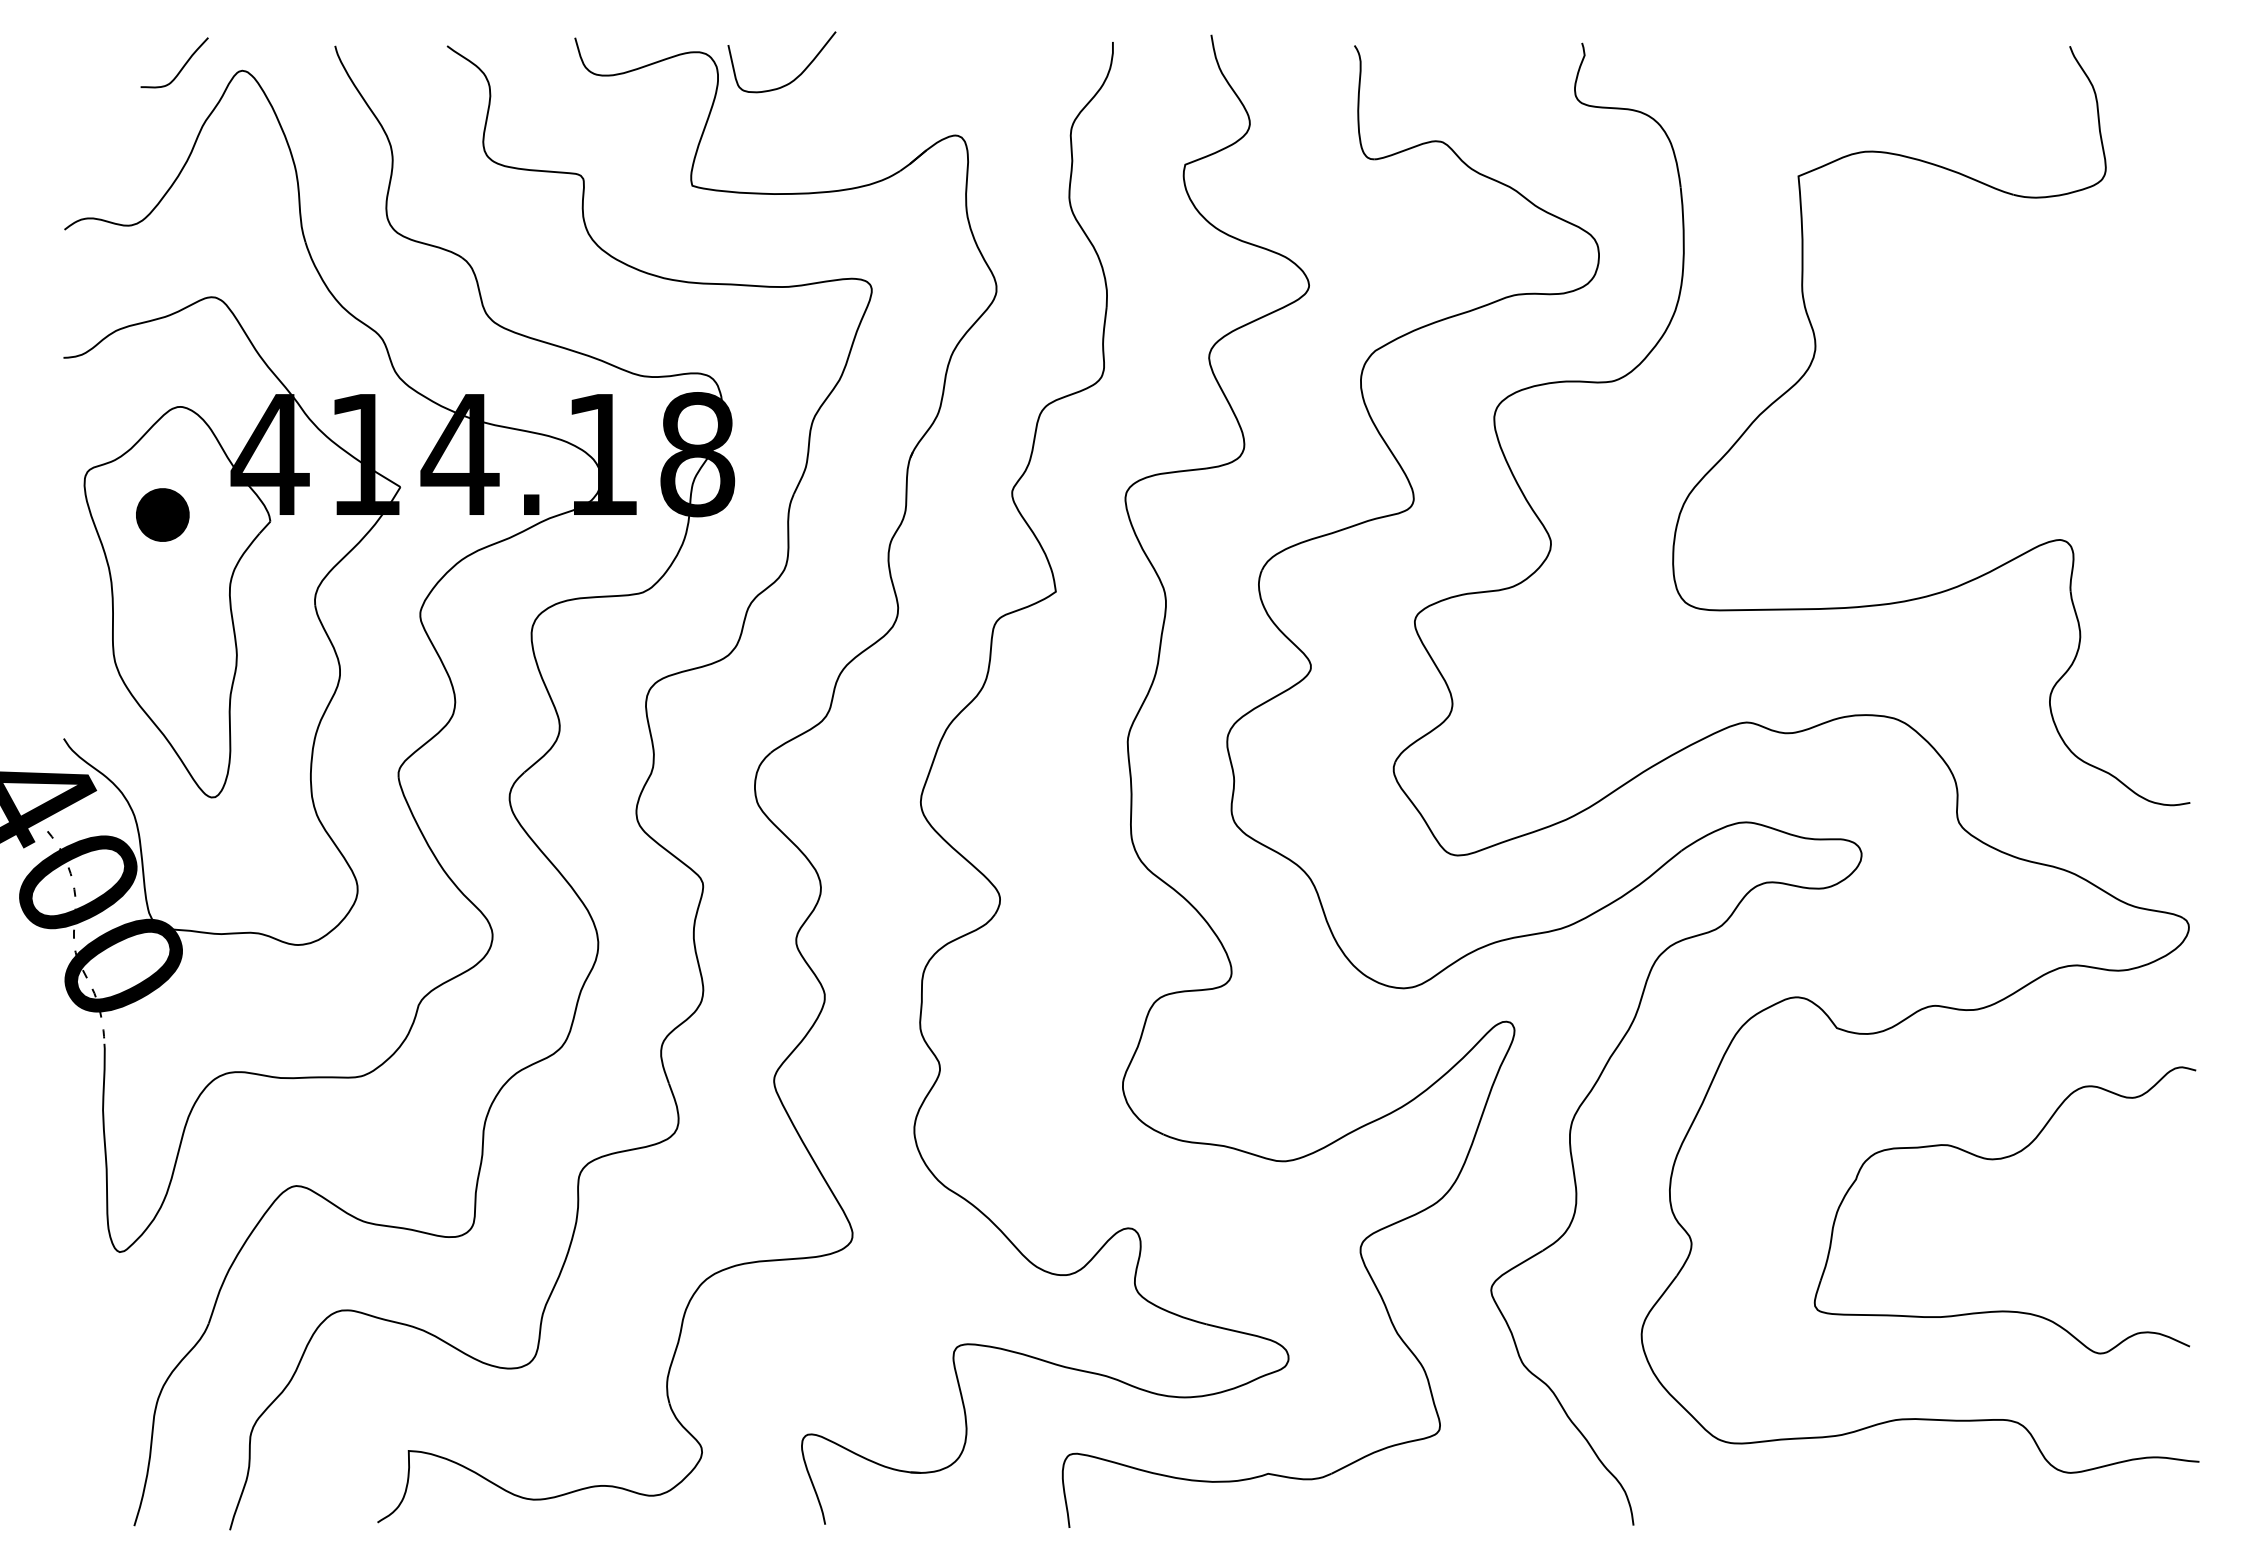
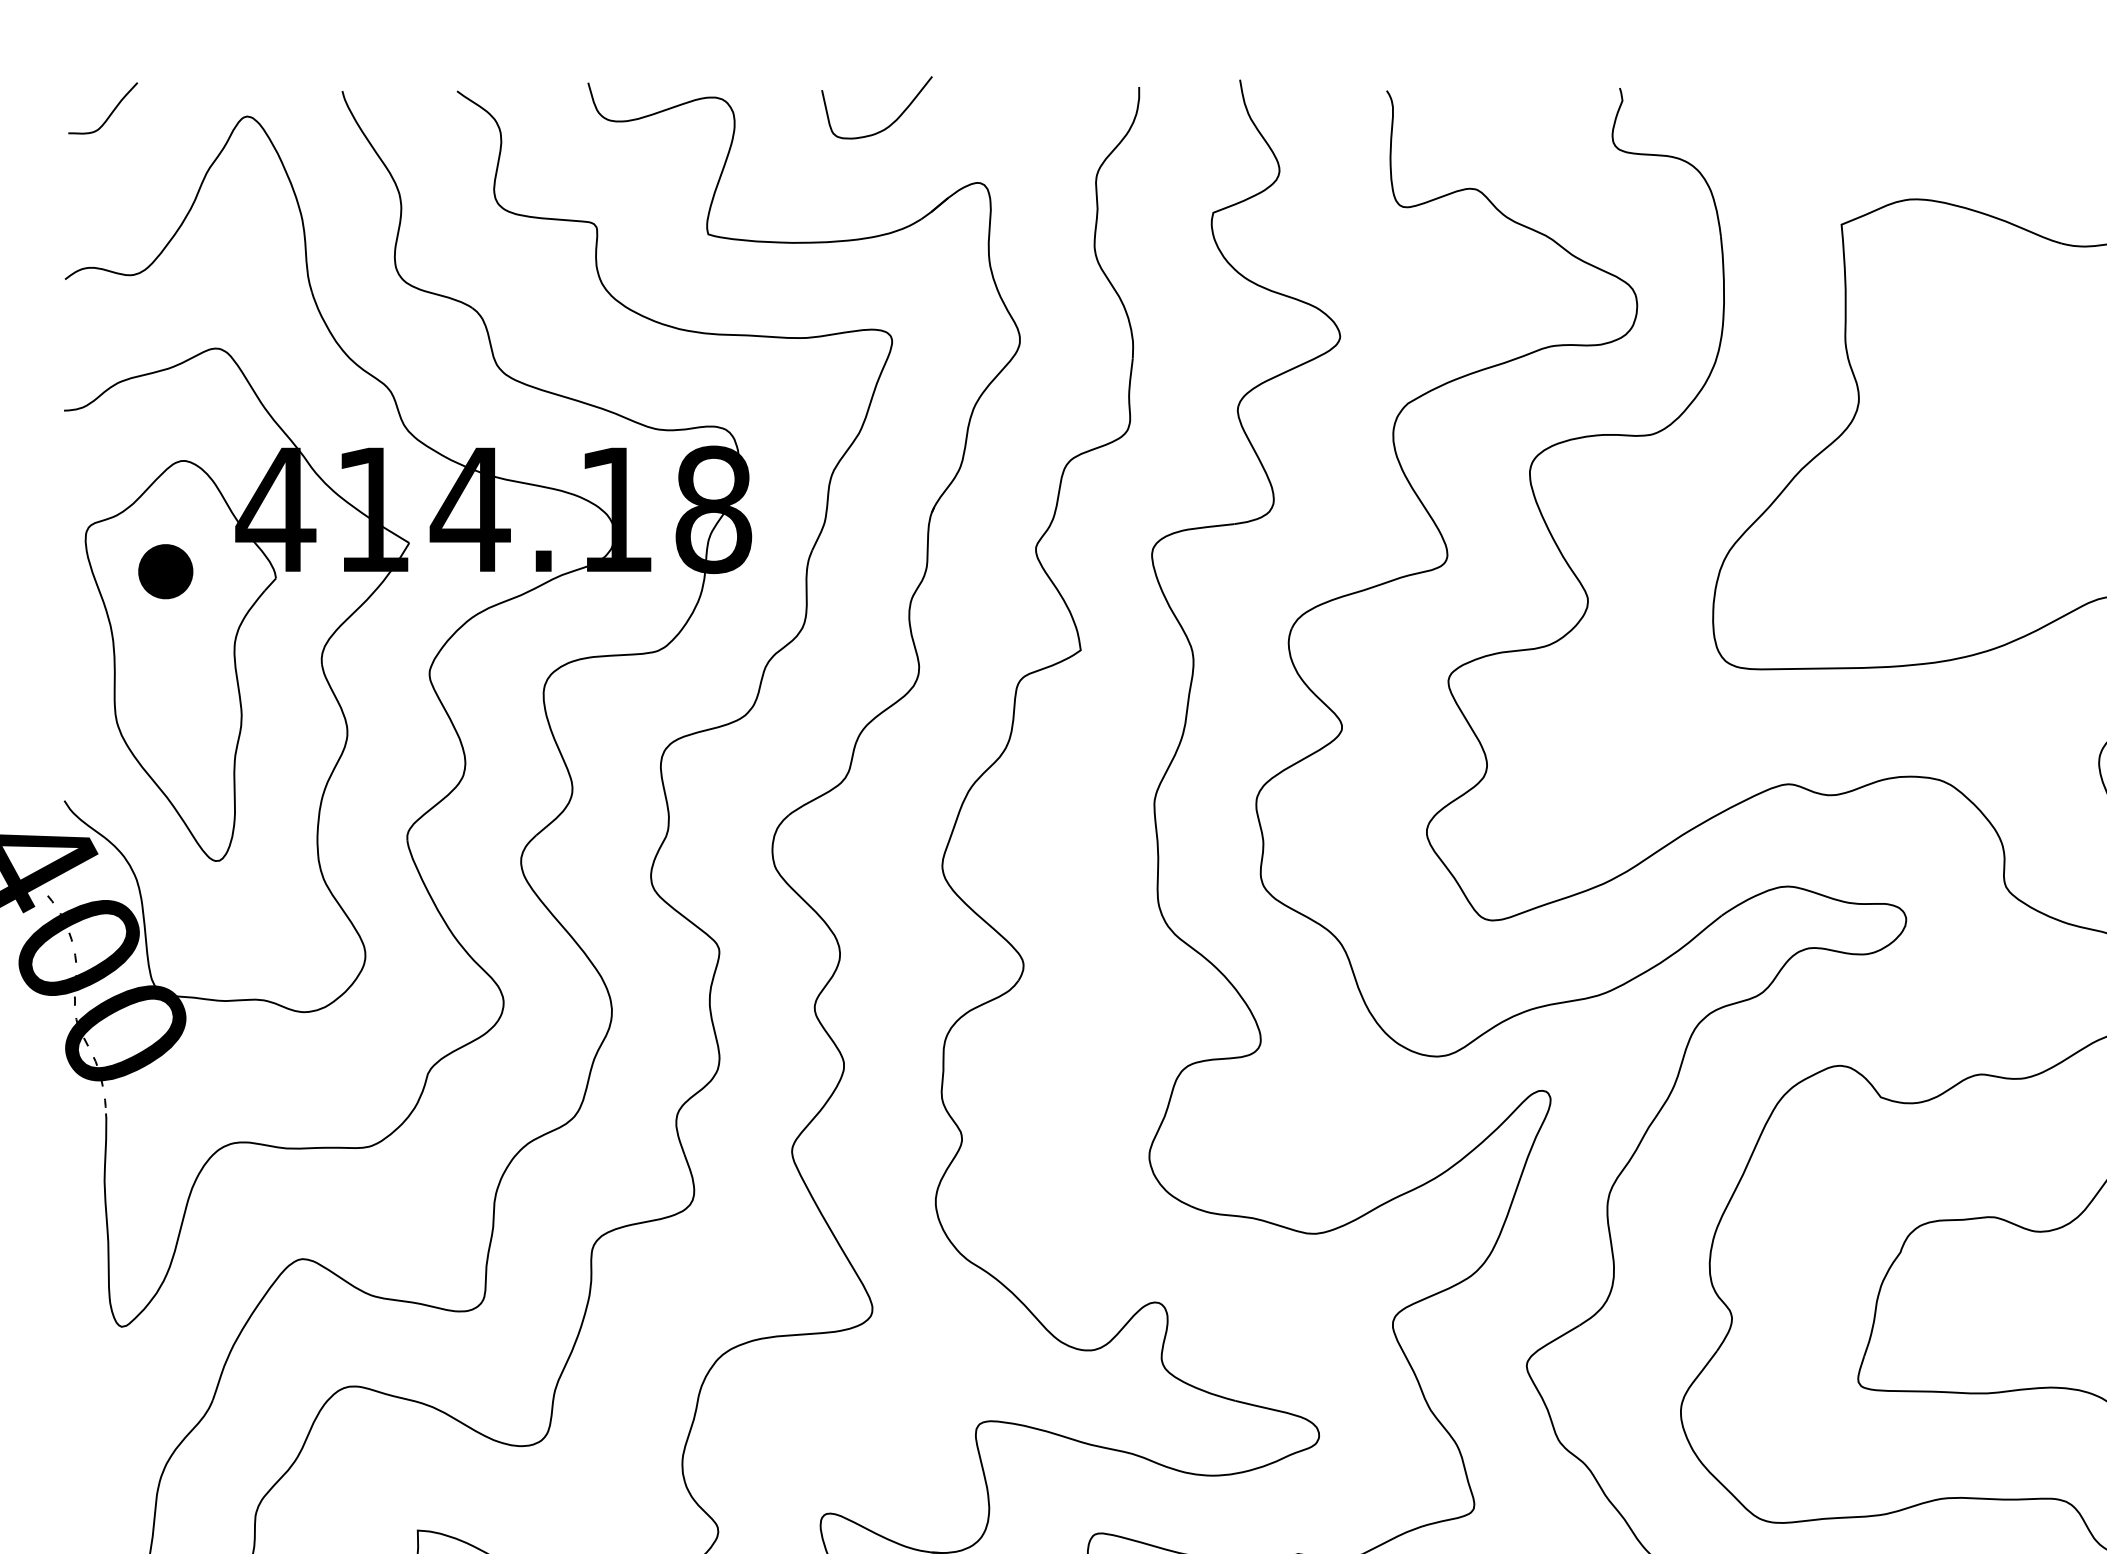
curve: (182, 66) -> (111, 112), moved
curve: (796, 76) -> (891, 122), moved

